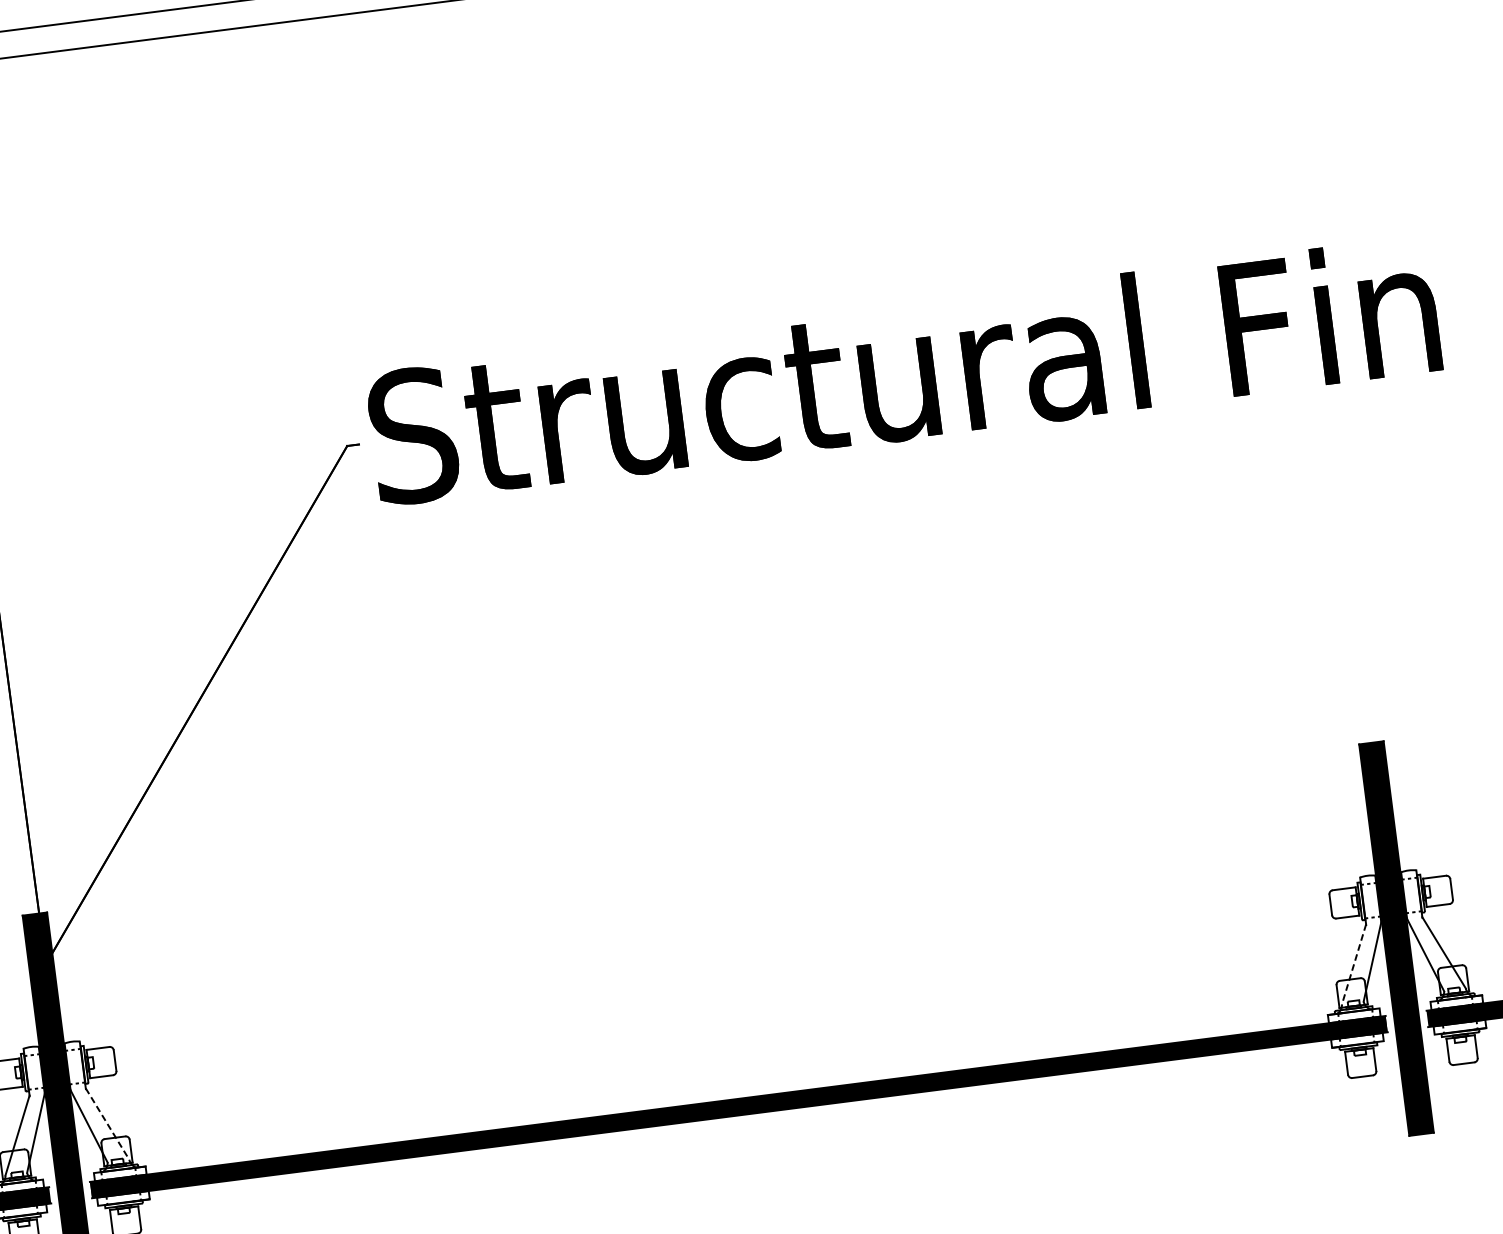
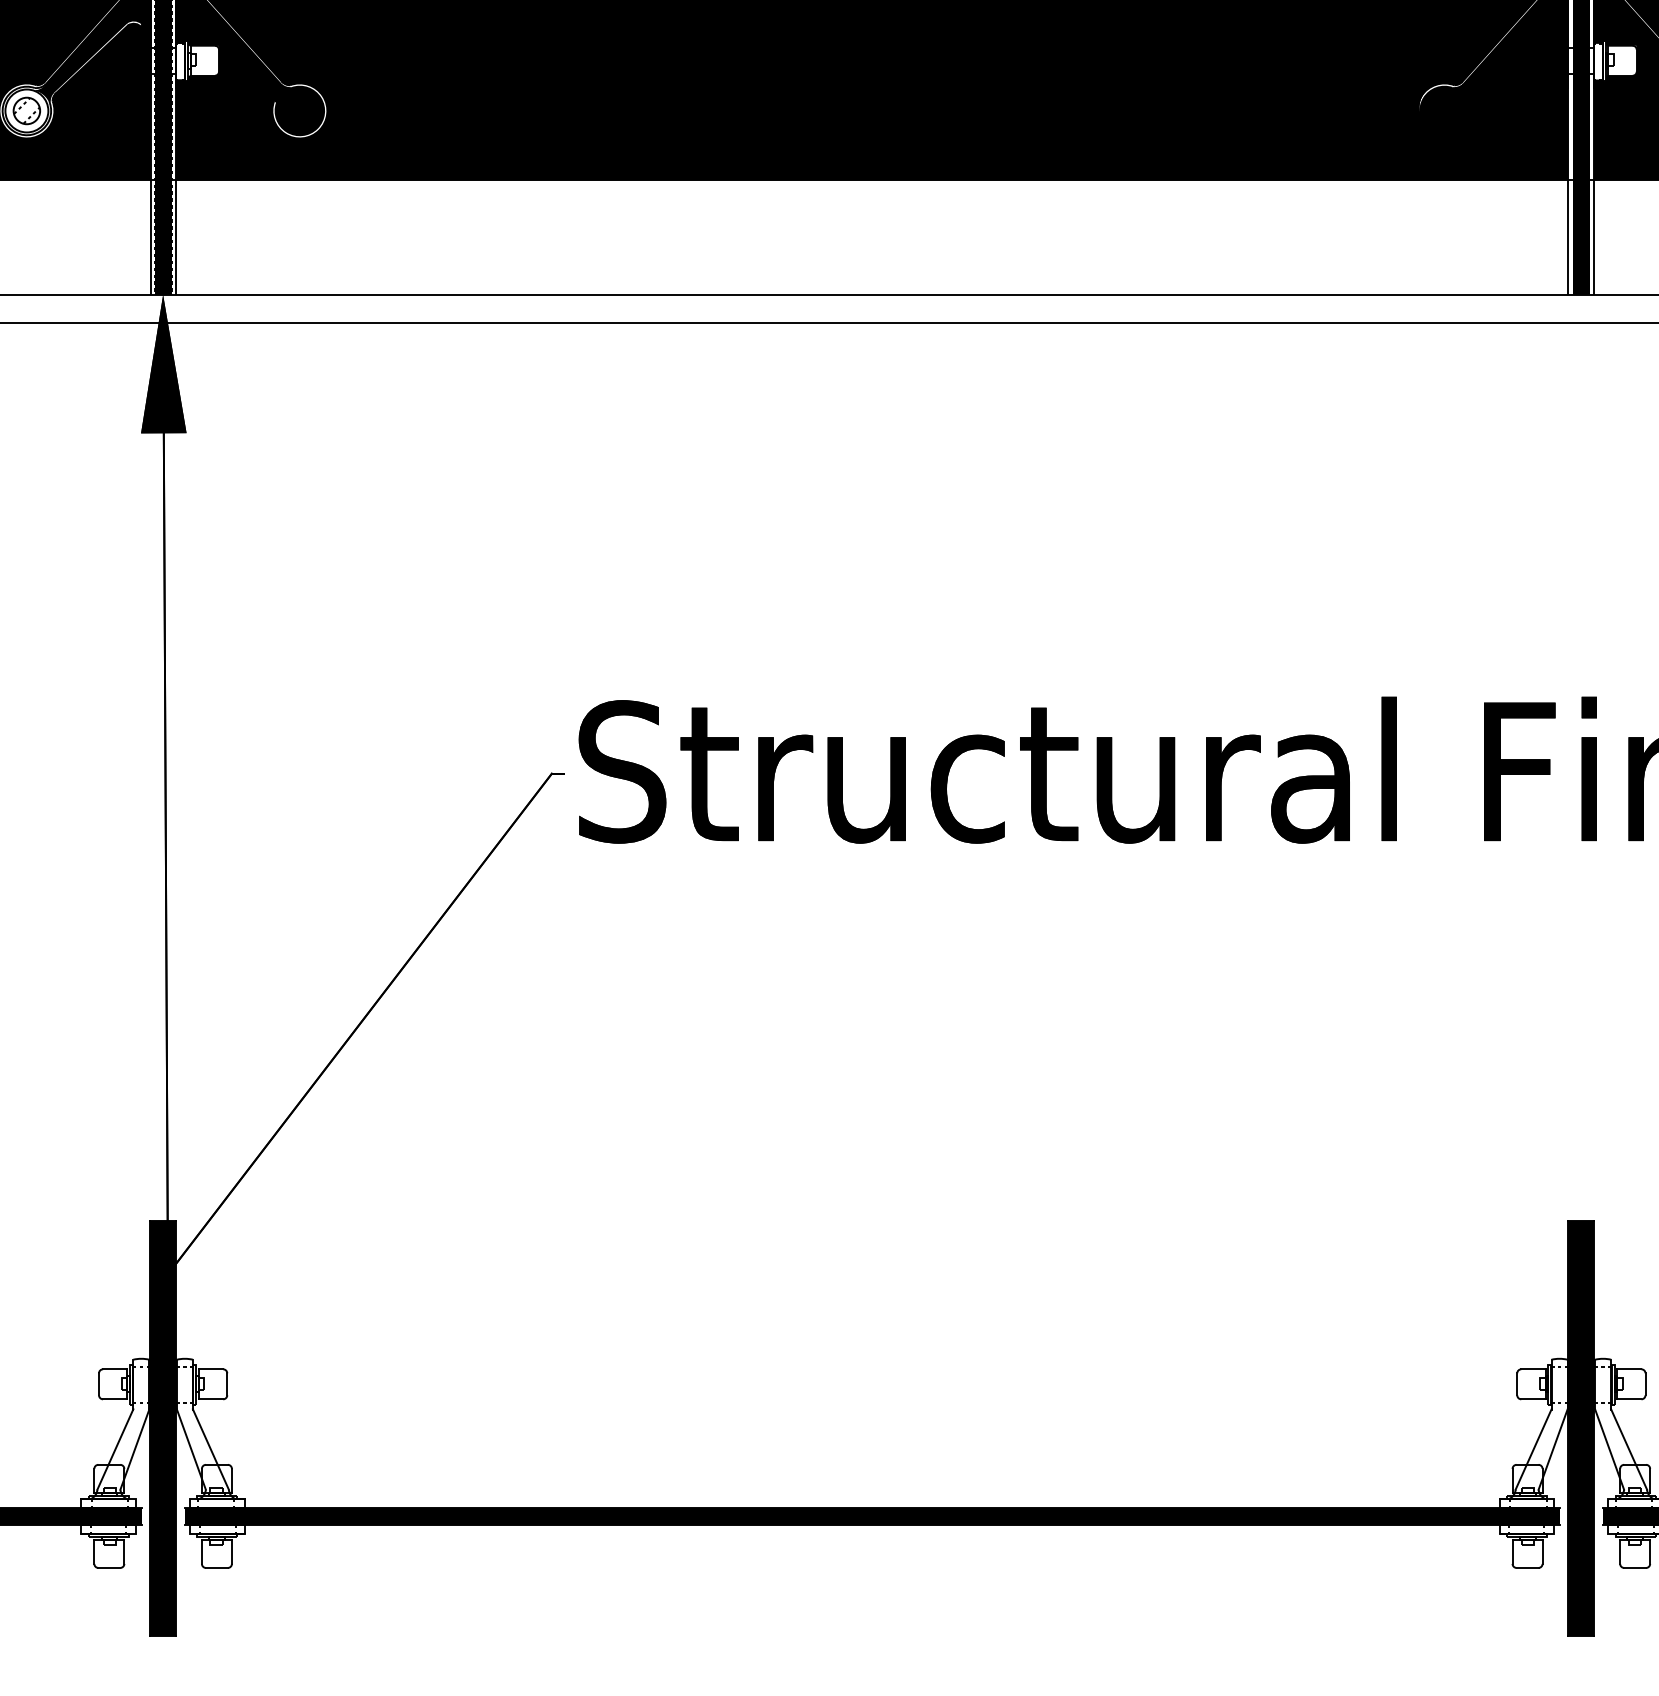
line: (1353, 964) -> (1533, 1449), dashed -> solid
line: (108, 1123) -> (211, 1449), dashed -> solid

